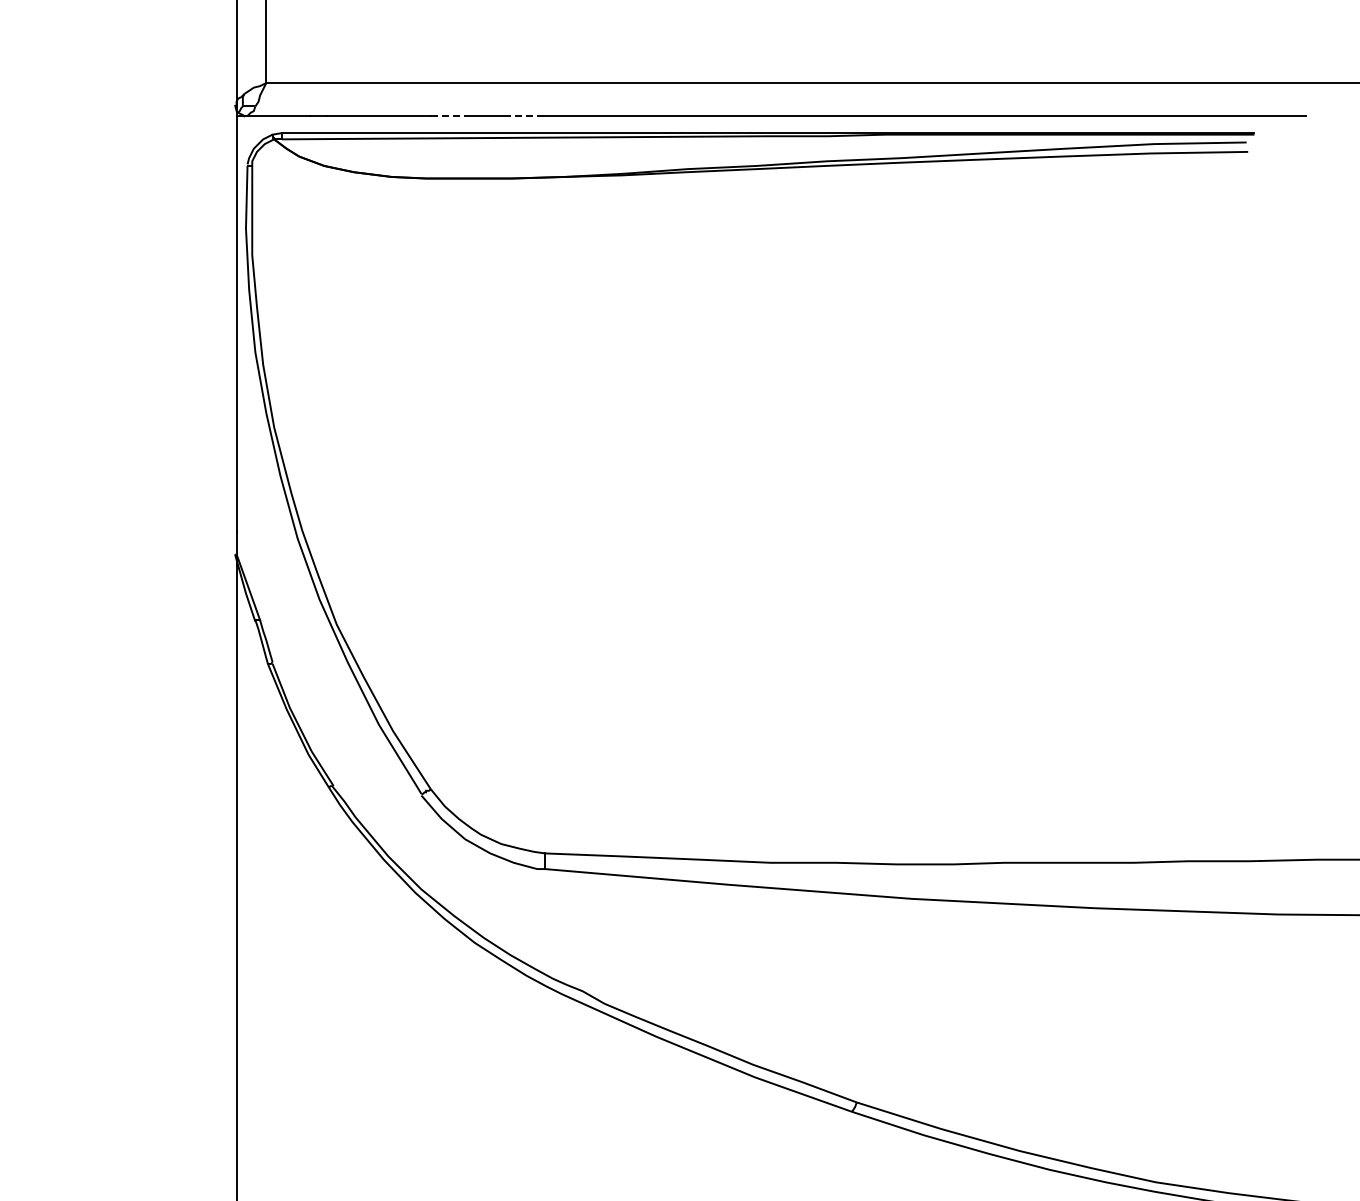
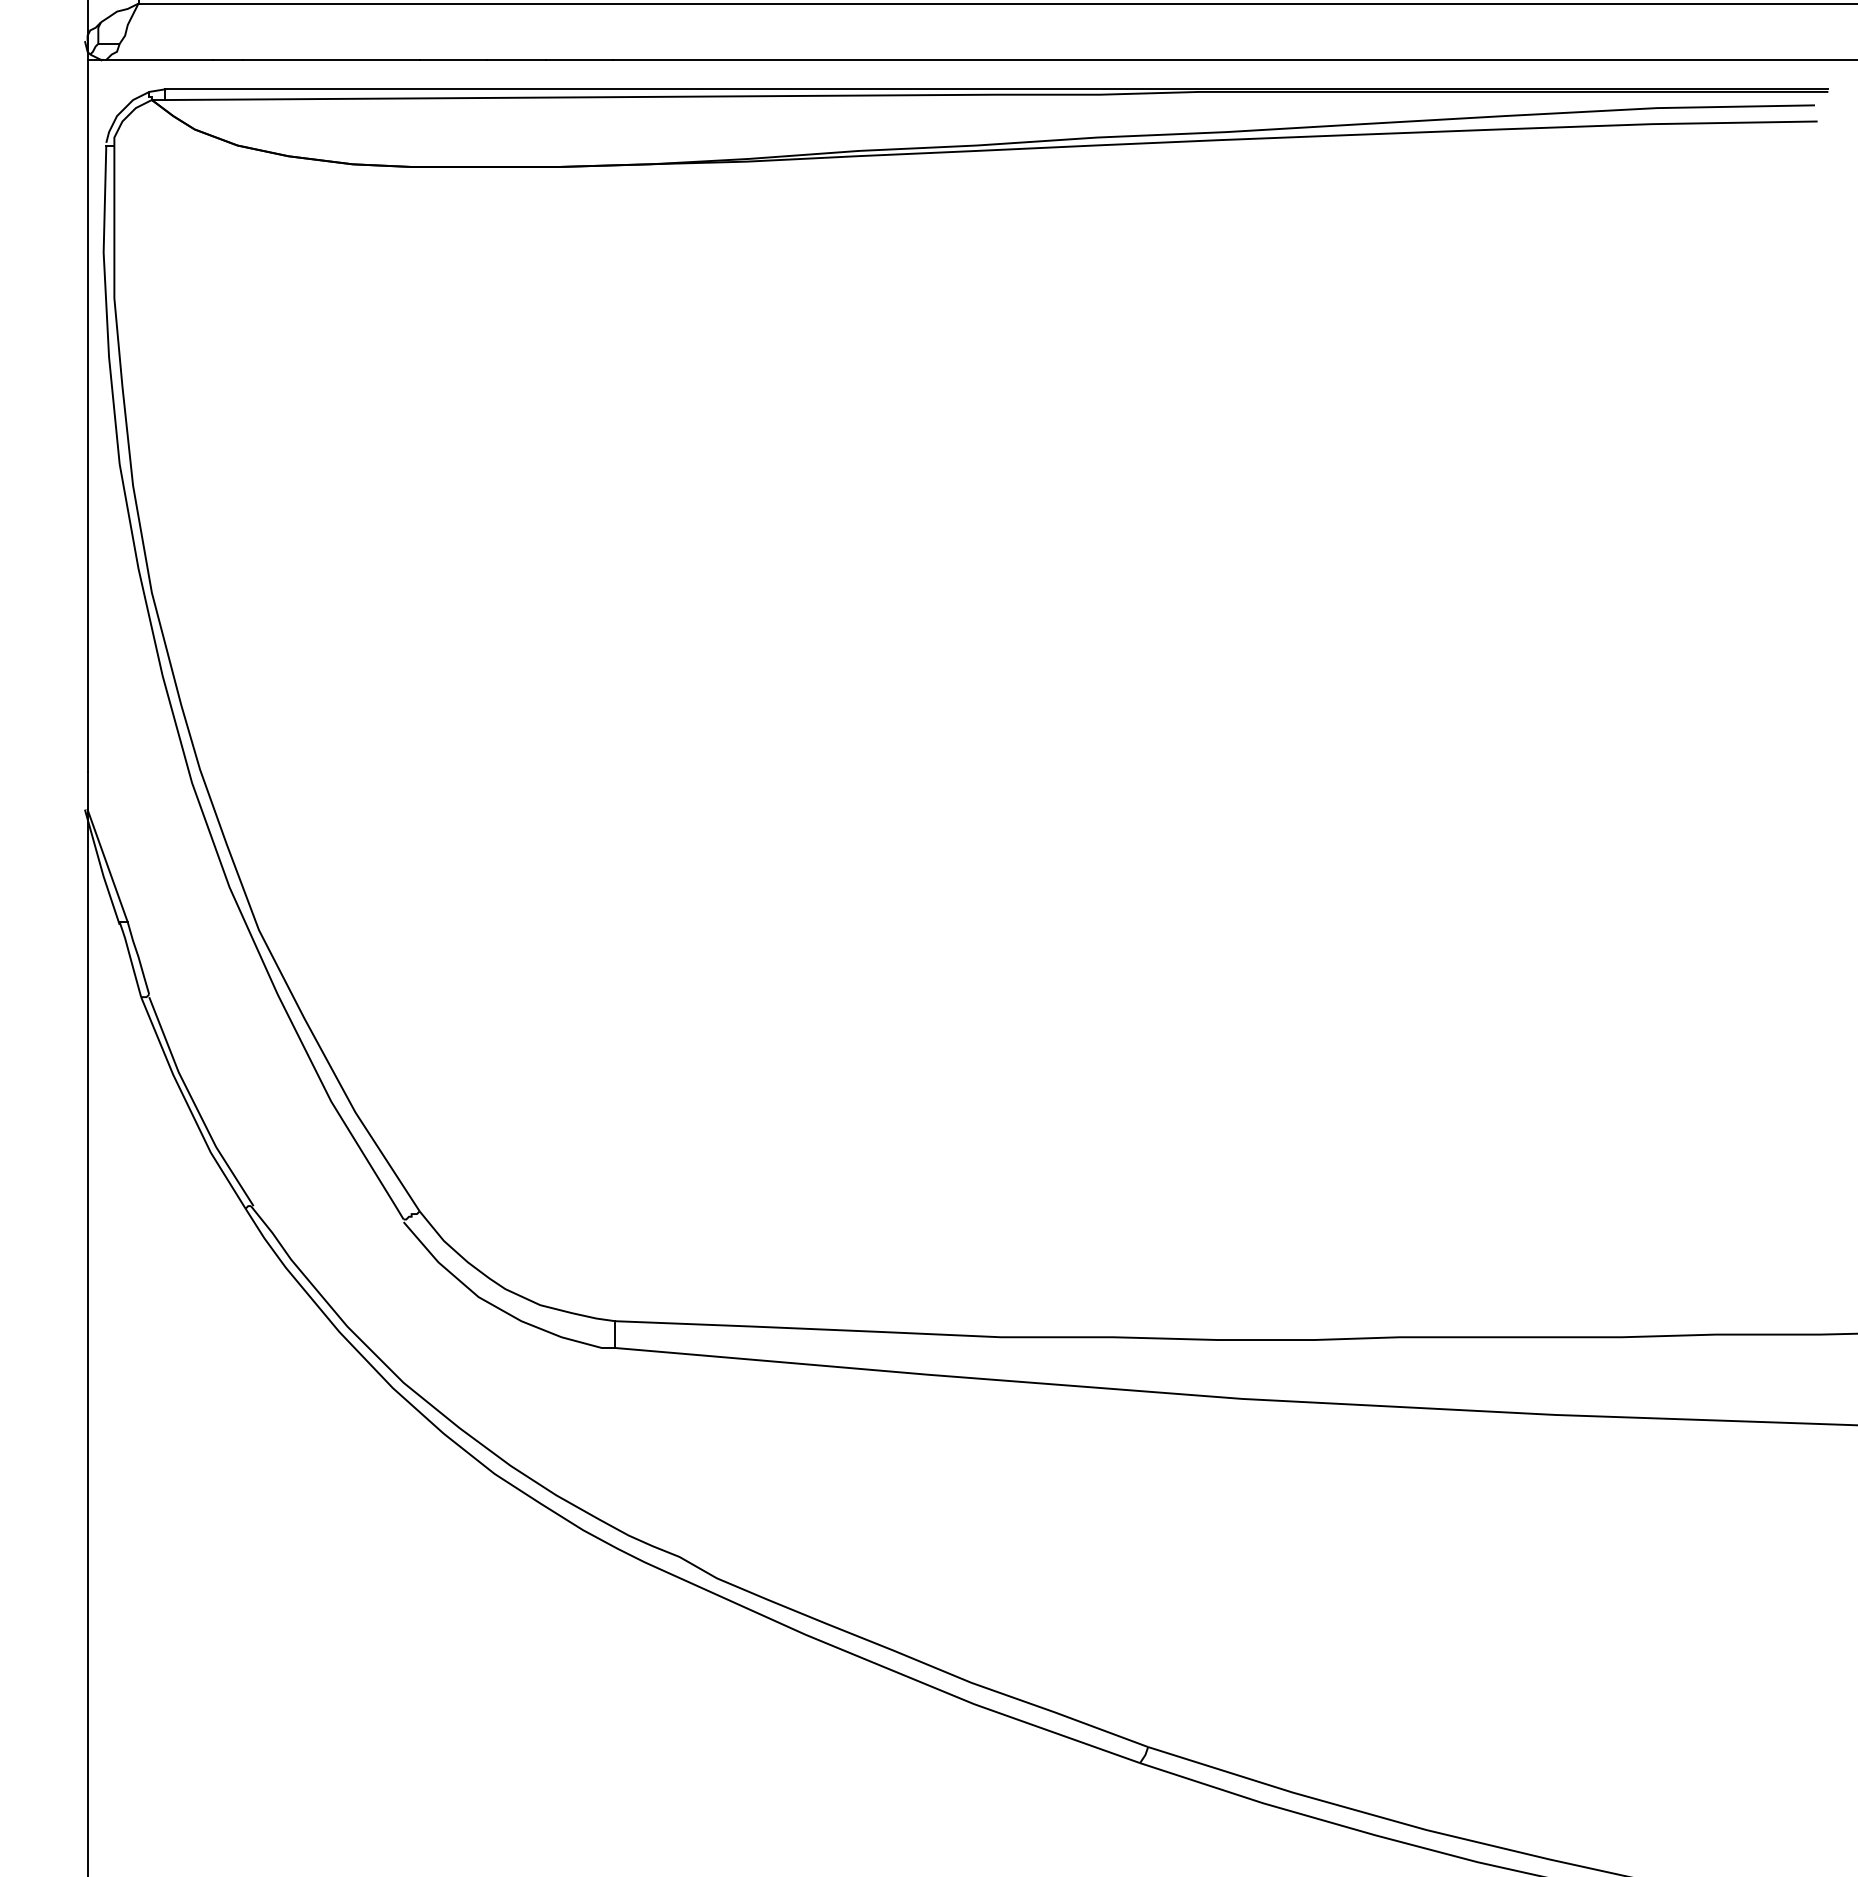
line: (450, 115) -> (453, 59), dashed -> solid
line: (523, 115) -> (578, 59), dashed -> solid

